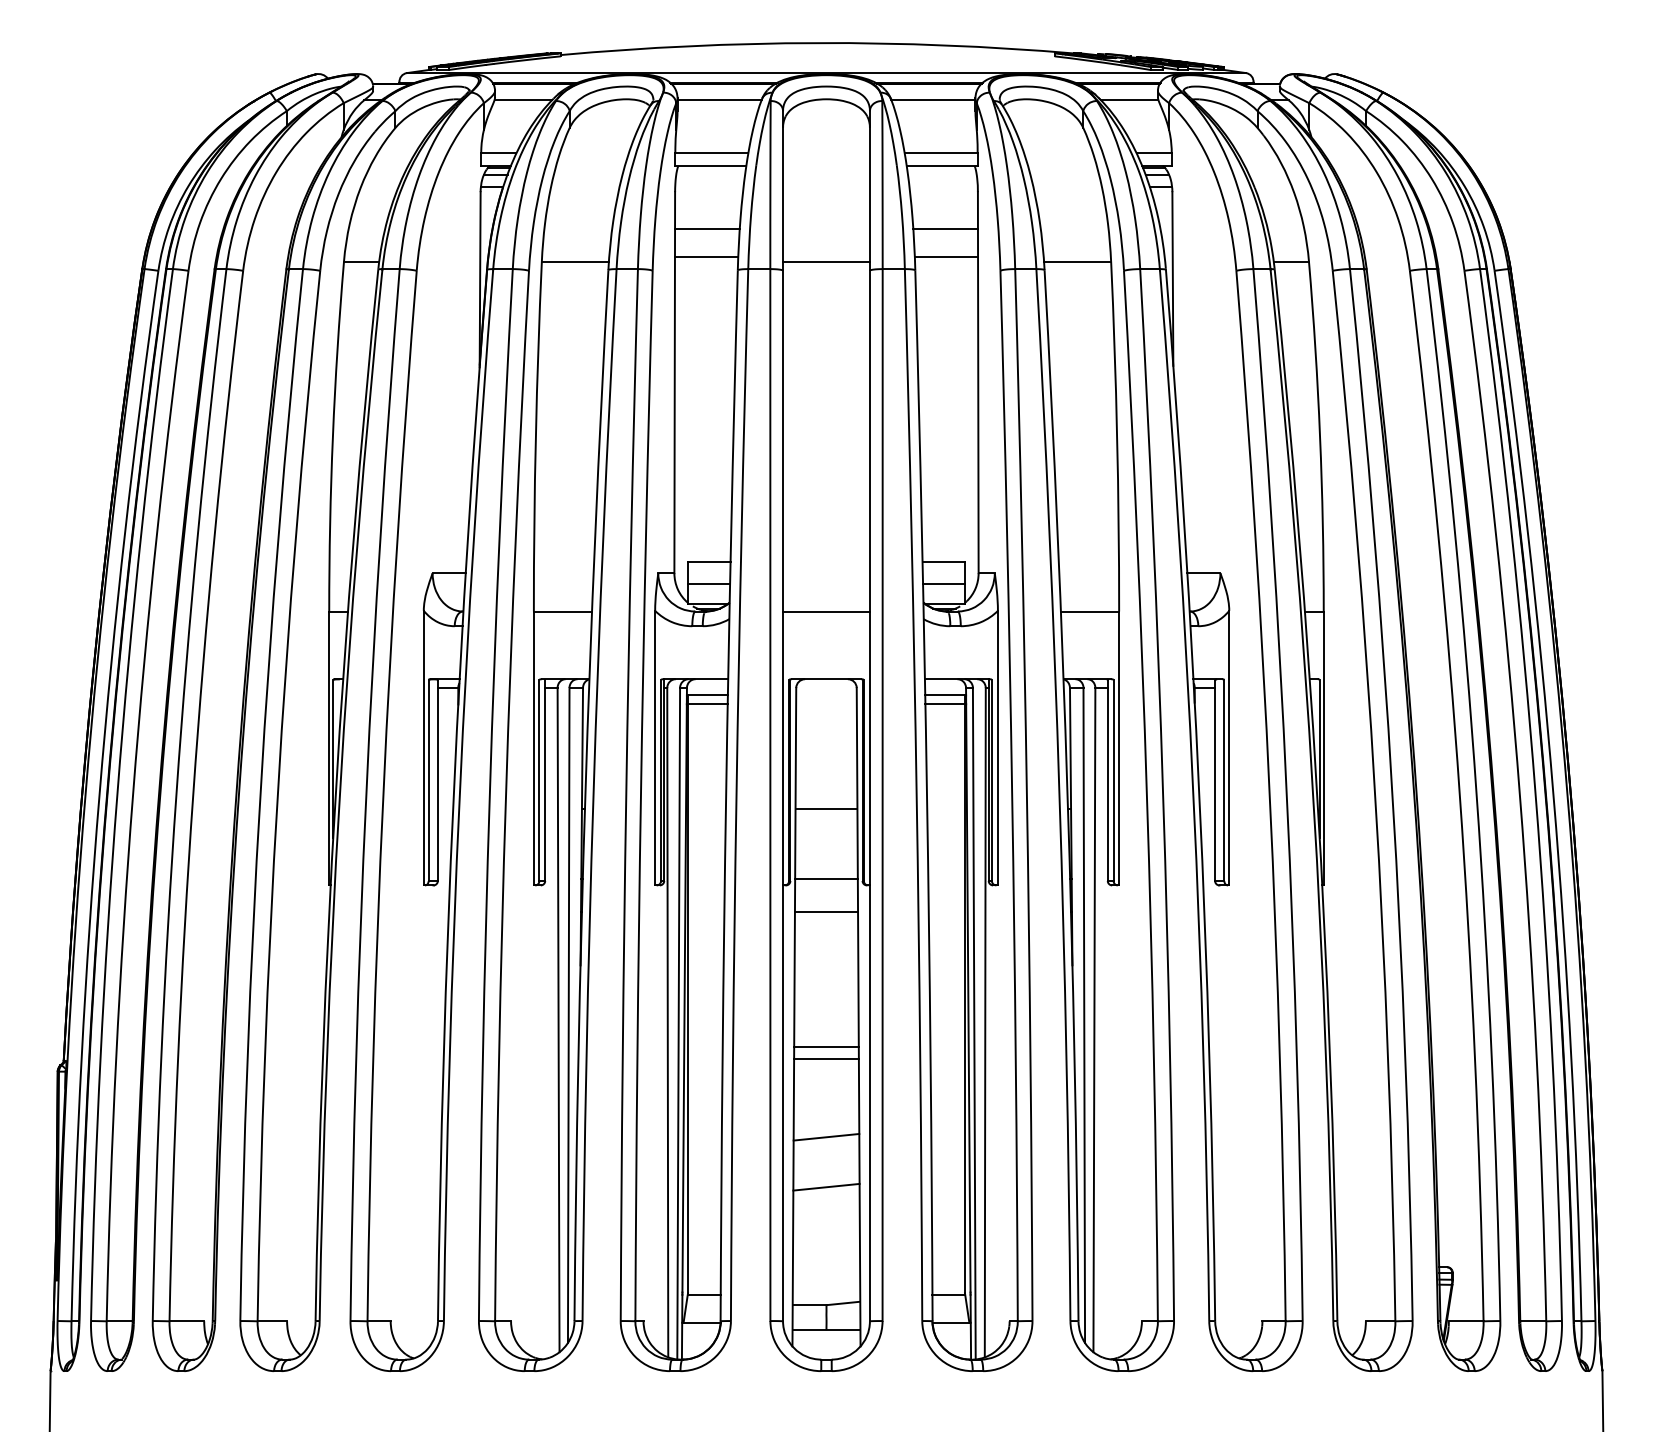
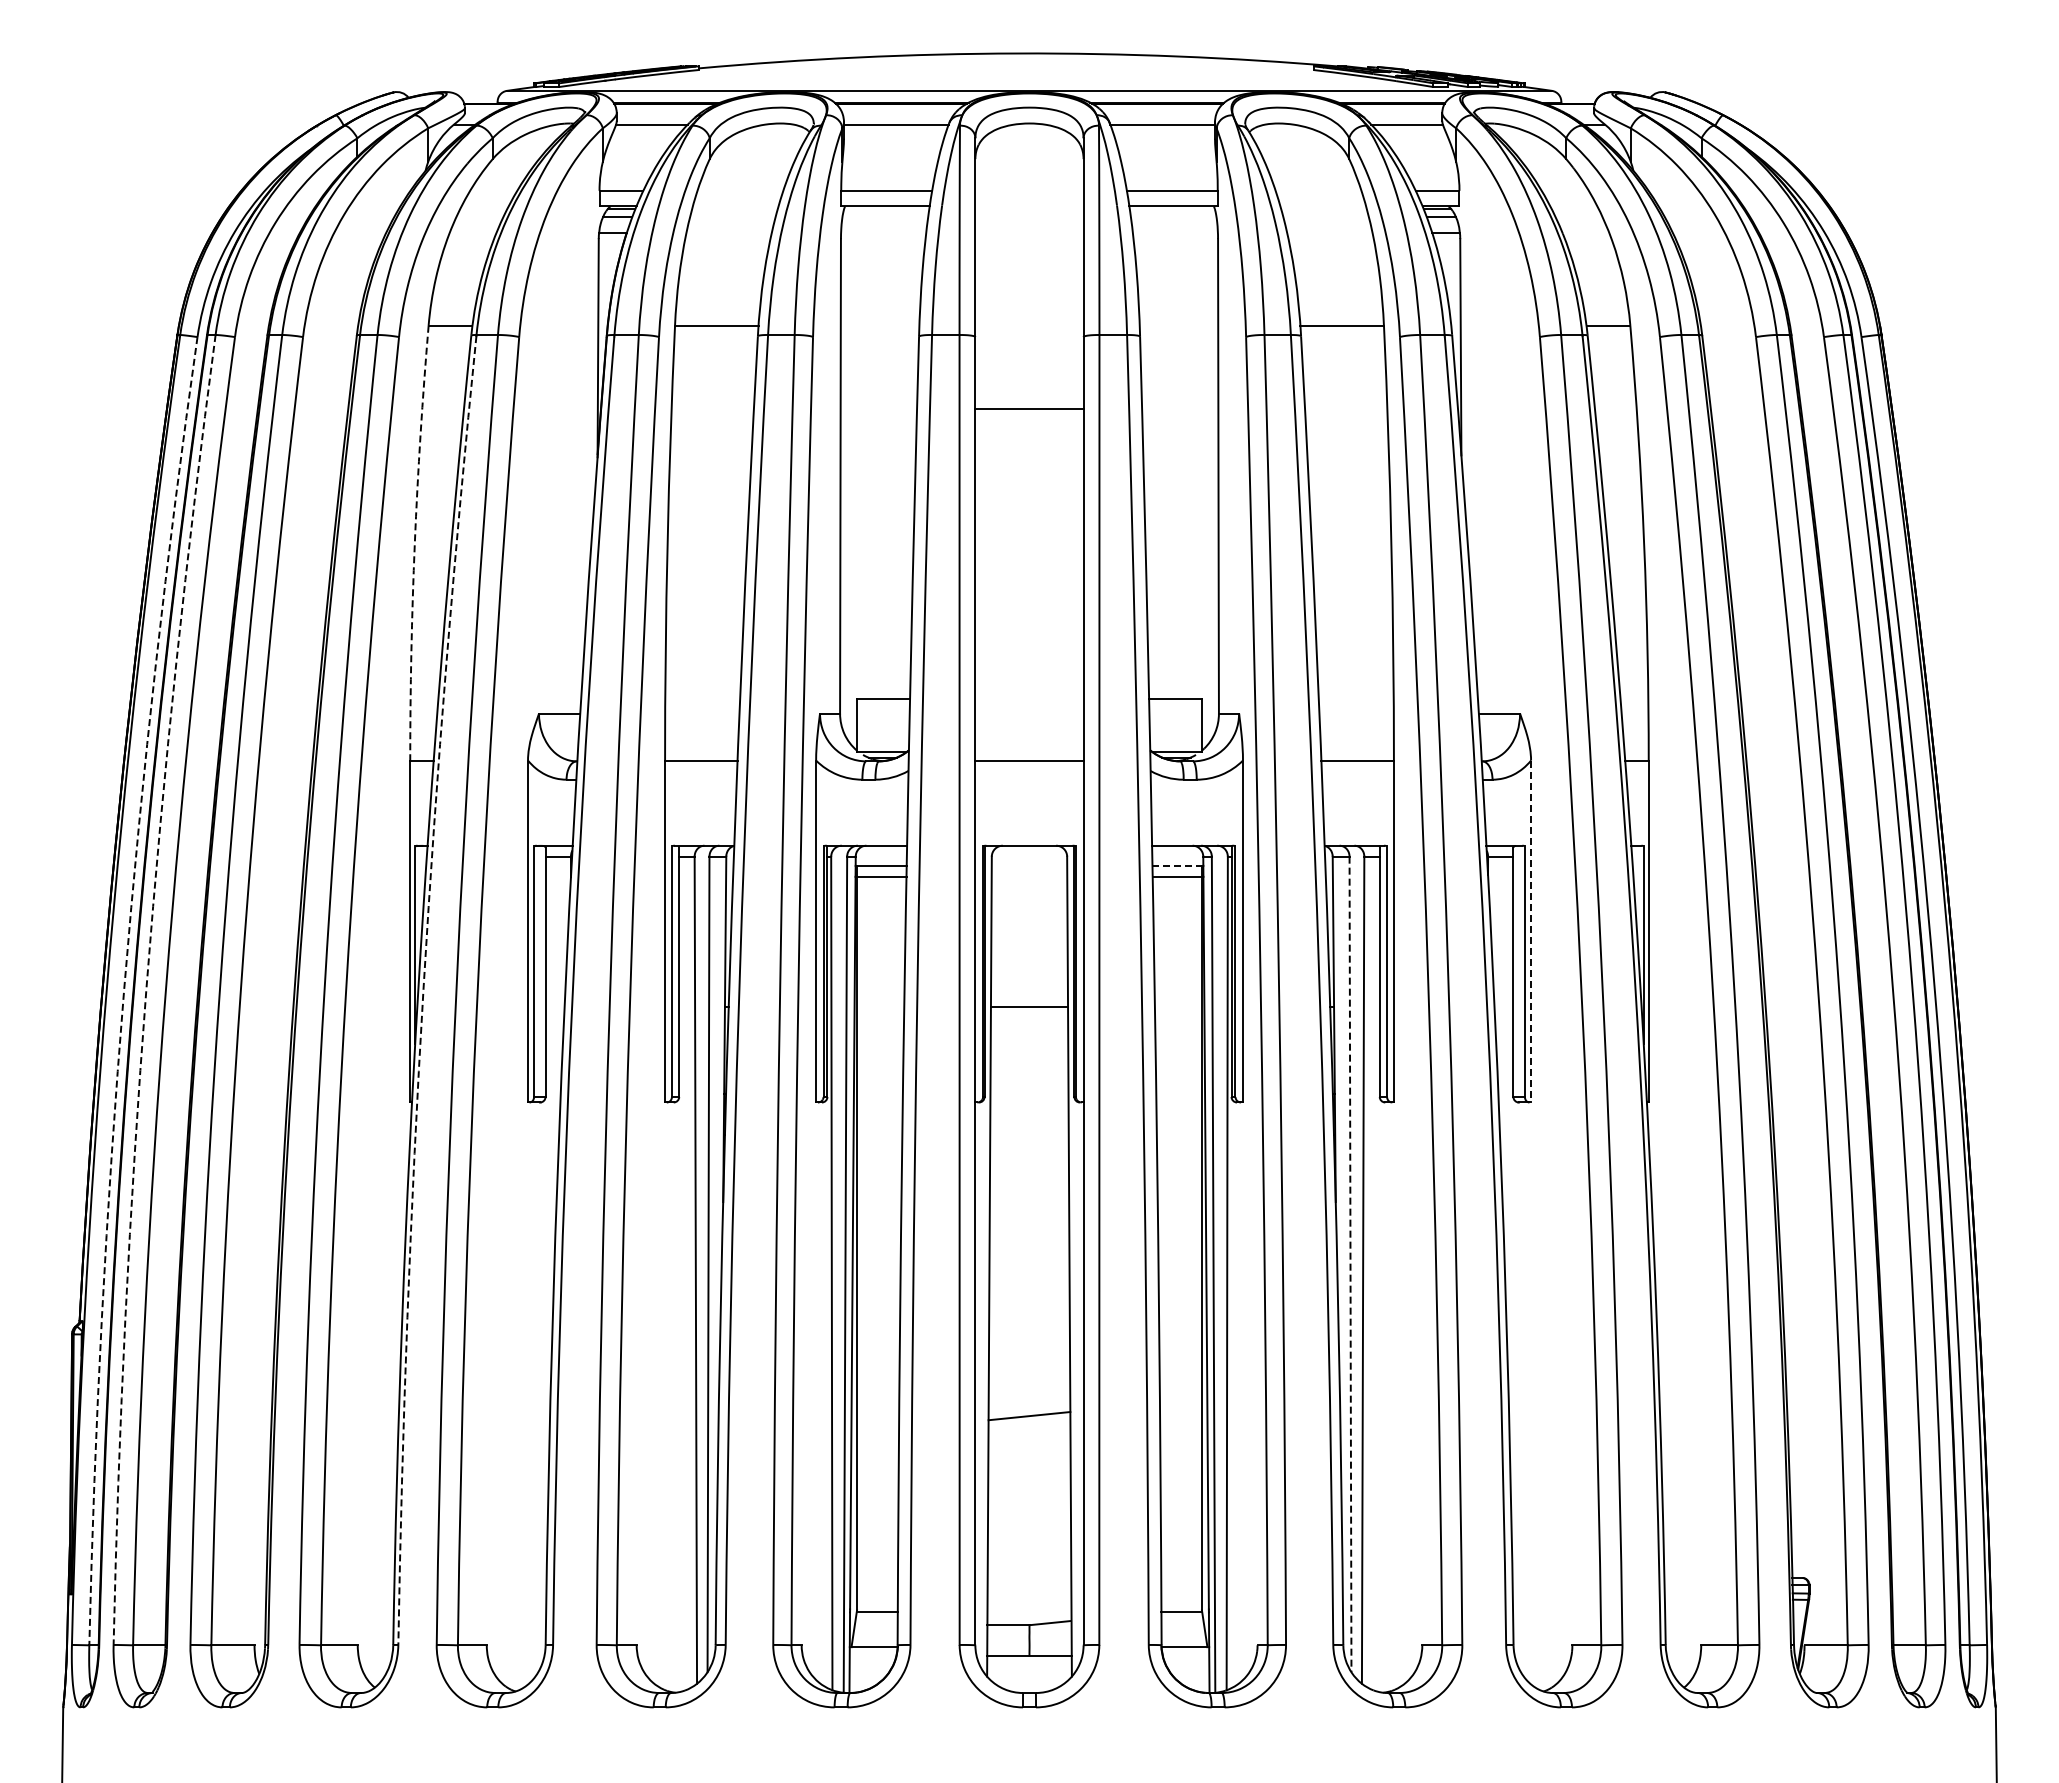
line: (706, 228) -> (880, 284), removed
line: (945, 228) -> (1177, 284), removed
line: (706, 257) -> (879, 320), removed
line: (946, 257) -> (1178, 320), removed
line: (826, 261) -> (1029, 408), moved
arc: (332, 436) -> (414, 543), solid -> dashed
line: (709, 584) -> (883, 727), removed
line: (943, 584) -> (1175, 727), removed
line: (945, 695) -> (1177, 865), solid -> dashed
line: (1229, 748) -> (1531, 931), solid -> dashed
arc: (117, 793) -> (146, 988), solid -> dashed
arc: (99, 794) -> (124, 989), solid -> dashed
arc: (339, 794) -> (423, 989), solid -> dashed
line: (826, 878) -> (1029, 1093), removed
line: (826, 911) -> (1029, 1135), removed
line: (1084, 1015) -> (1350, 1264), solid -> dashed
line: (826, 1047) -> (1029, 1304), removed
line: (826, 1058) -> (1029, 1318), removed
line: (826, 1187) -> (1029, 1478), removed

